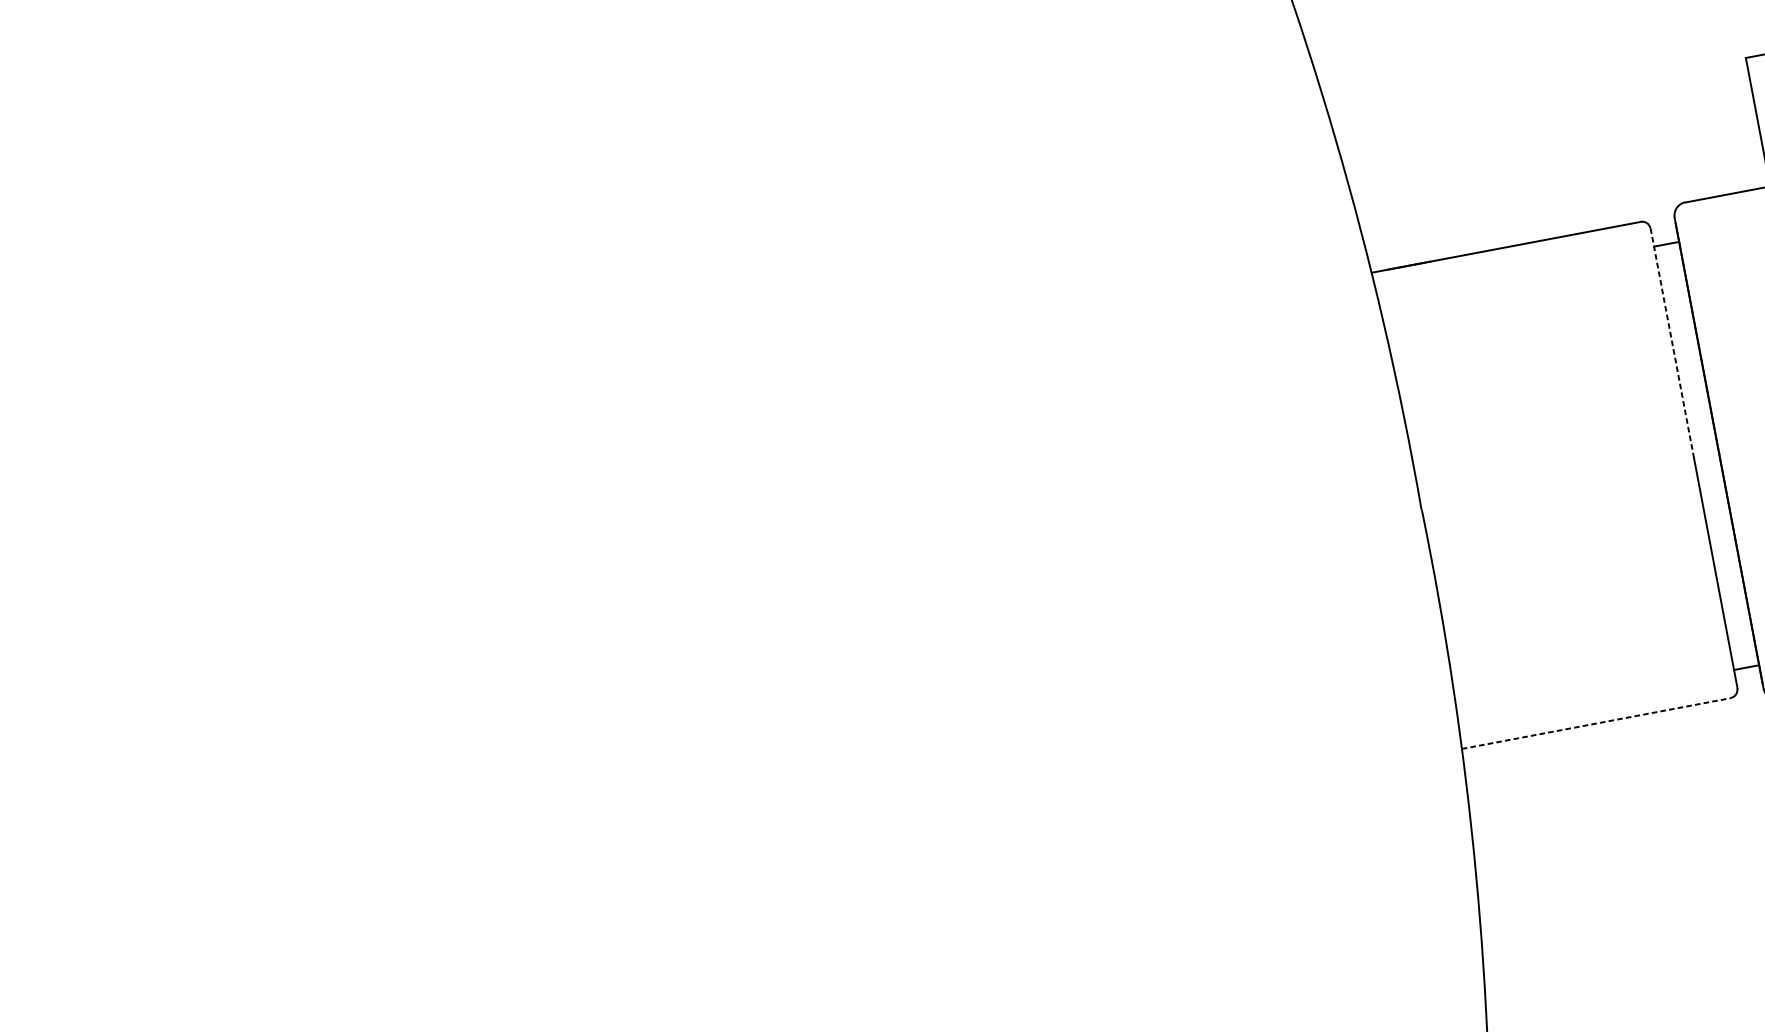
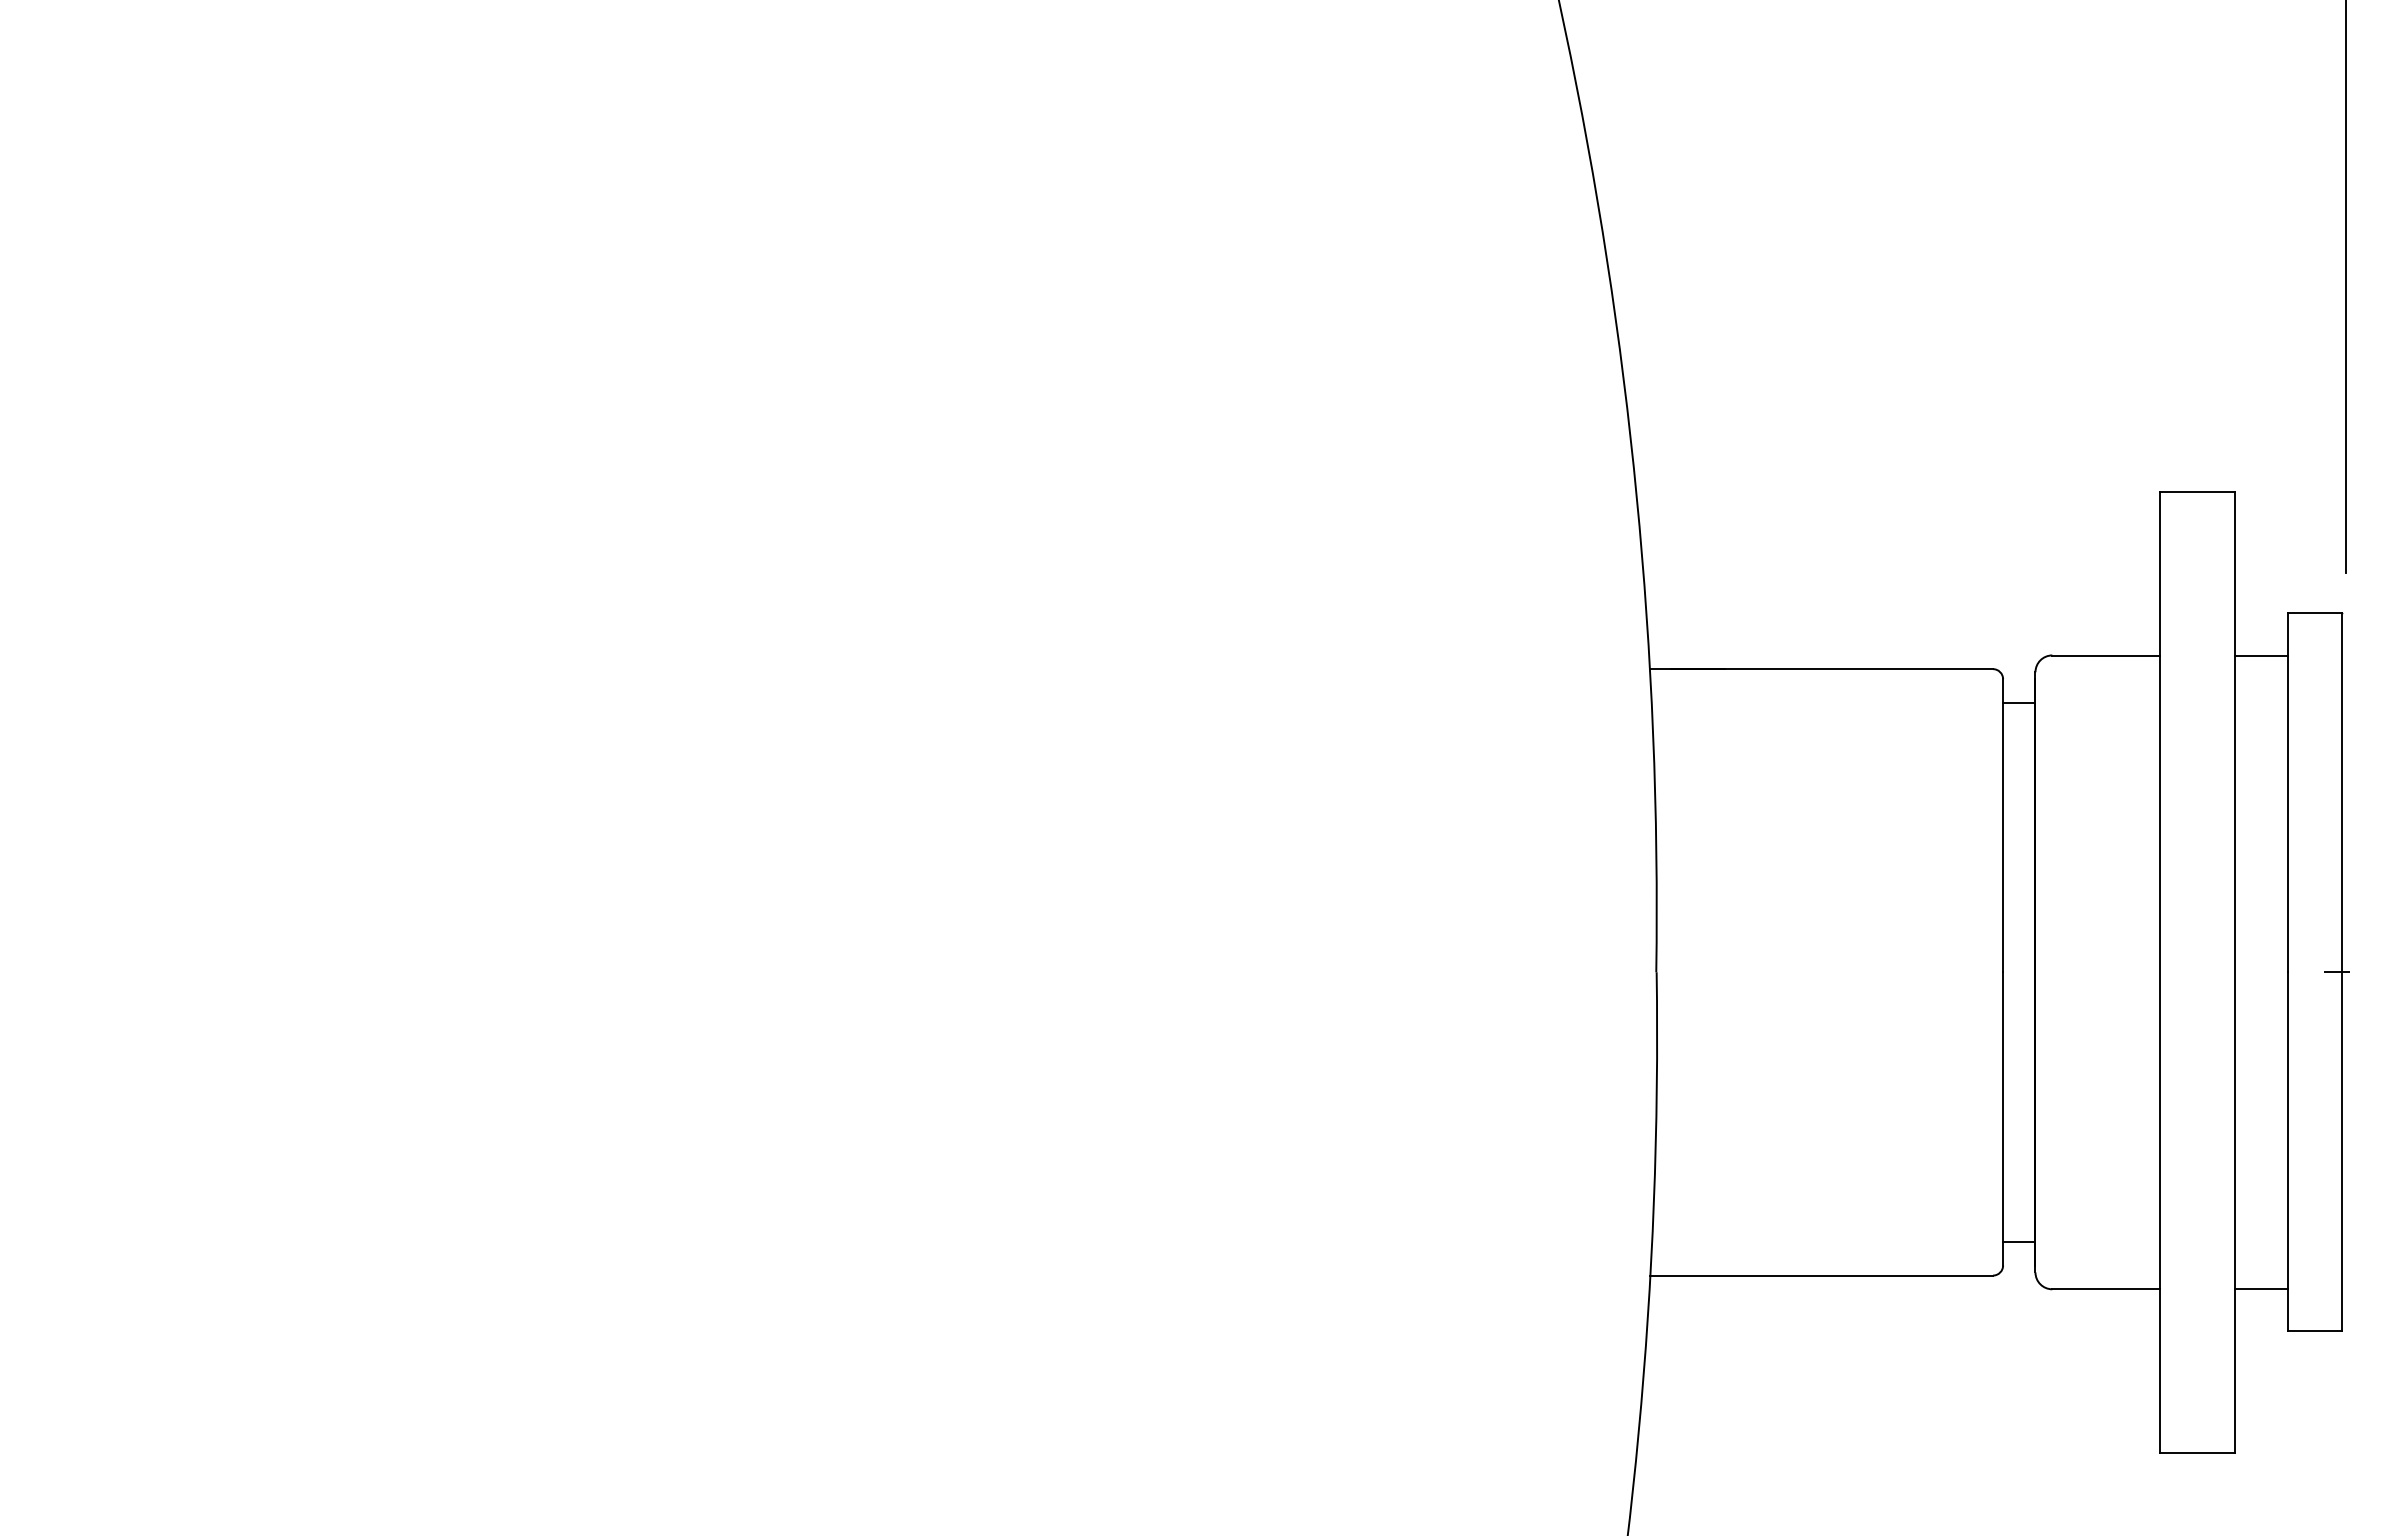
line: (1672, 343) -> (2003, 825), dashed -> solid
line: (1596, 723) -> (1822, 1275), dashed -> solid

